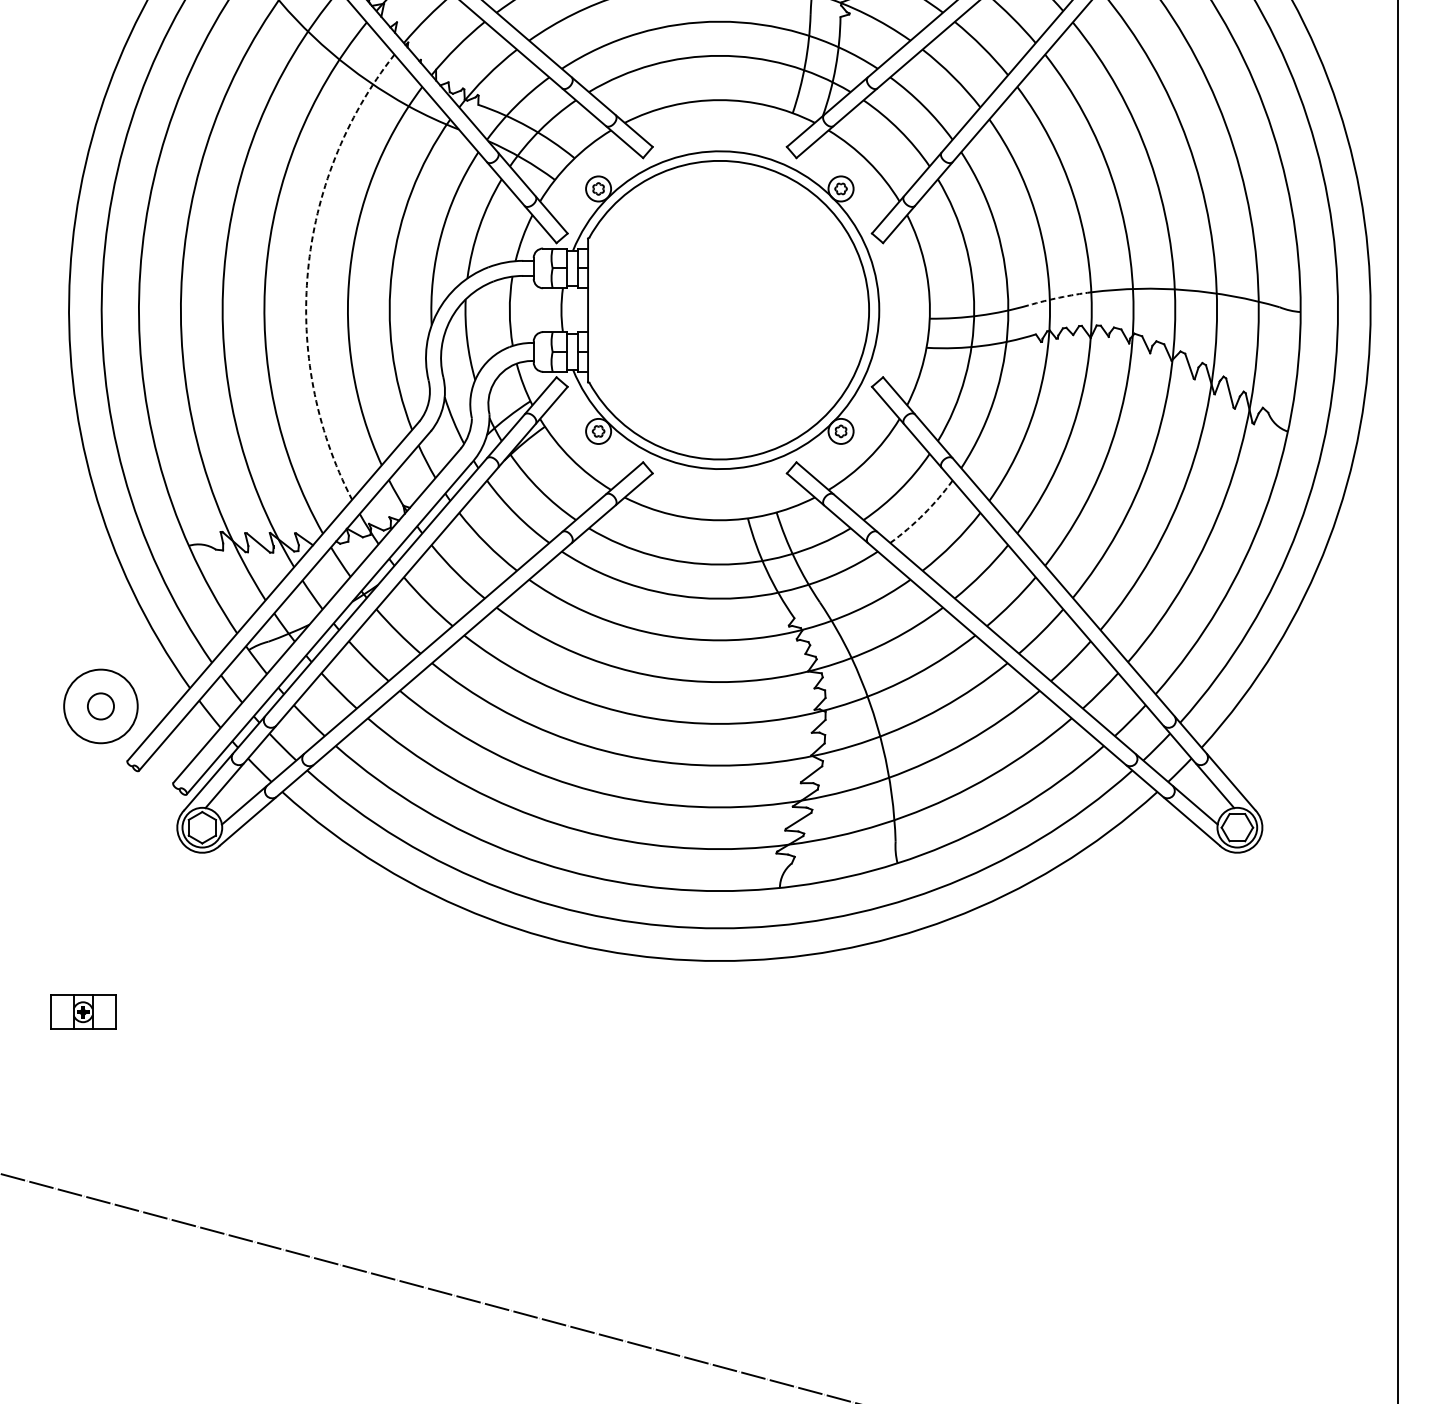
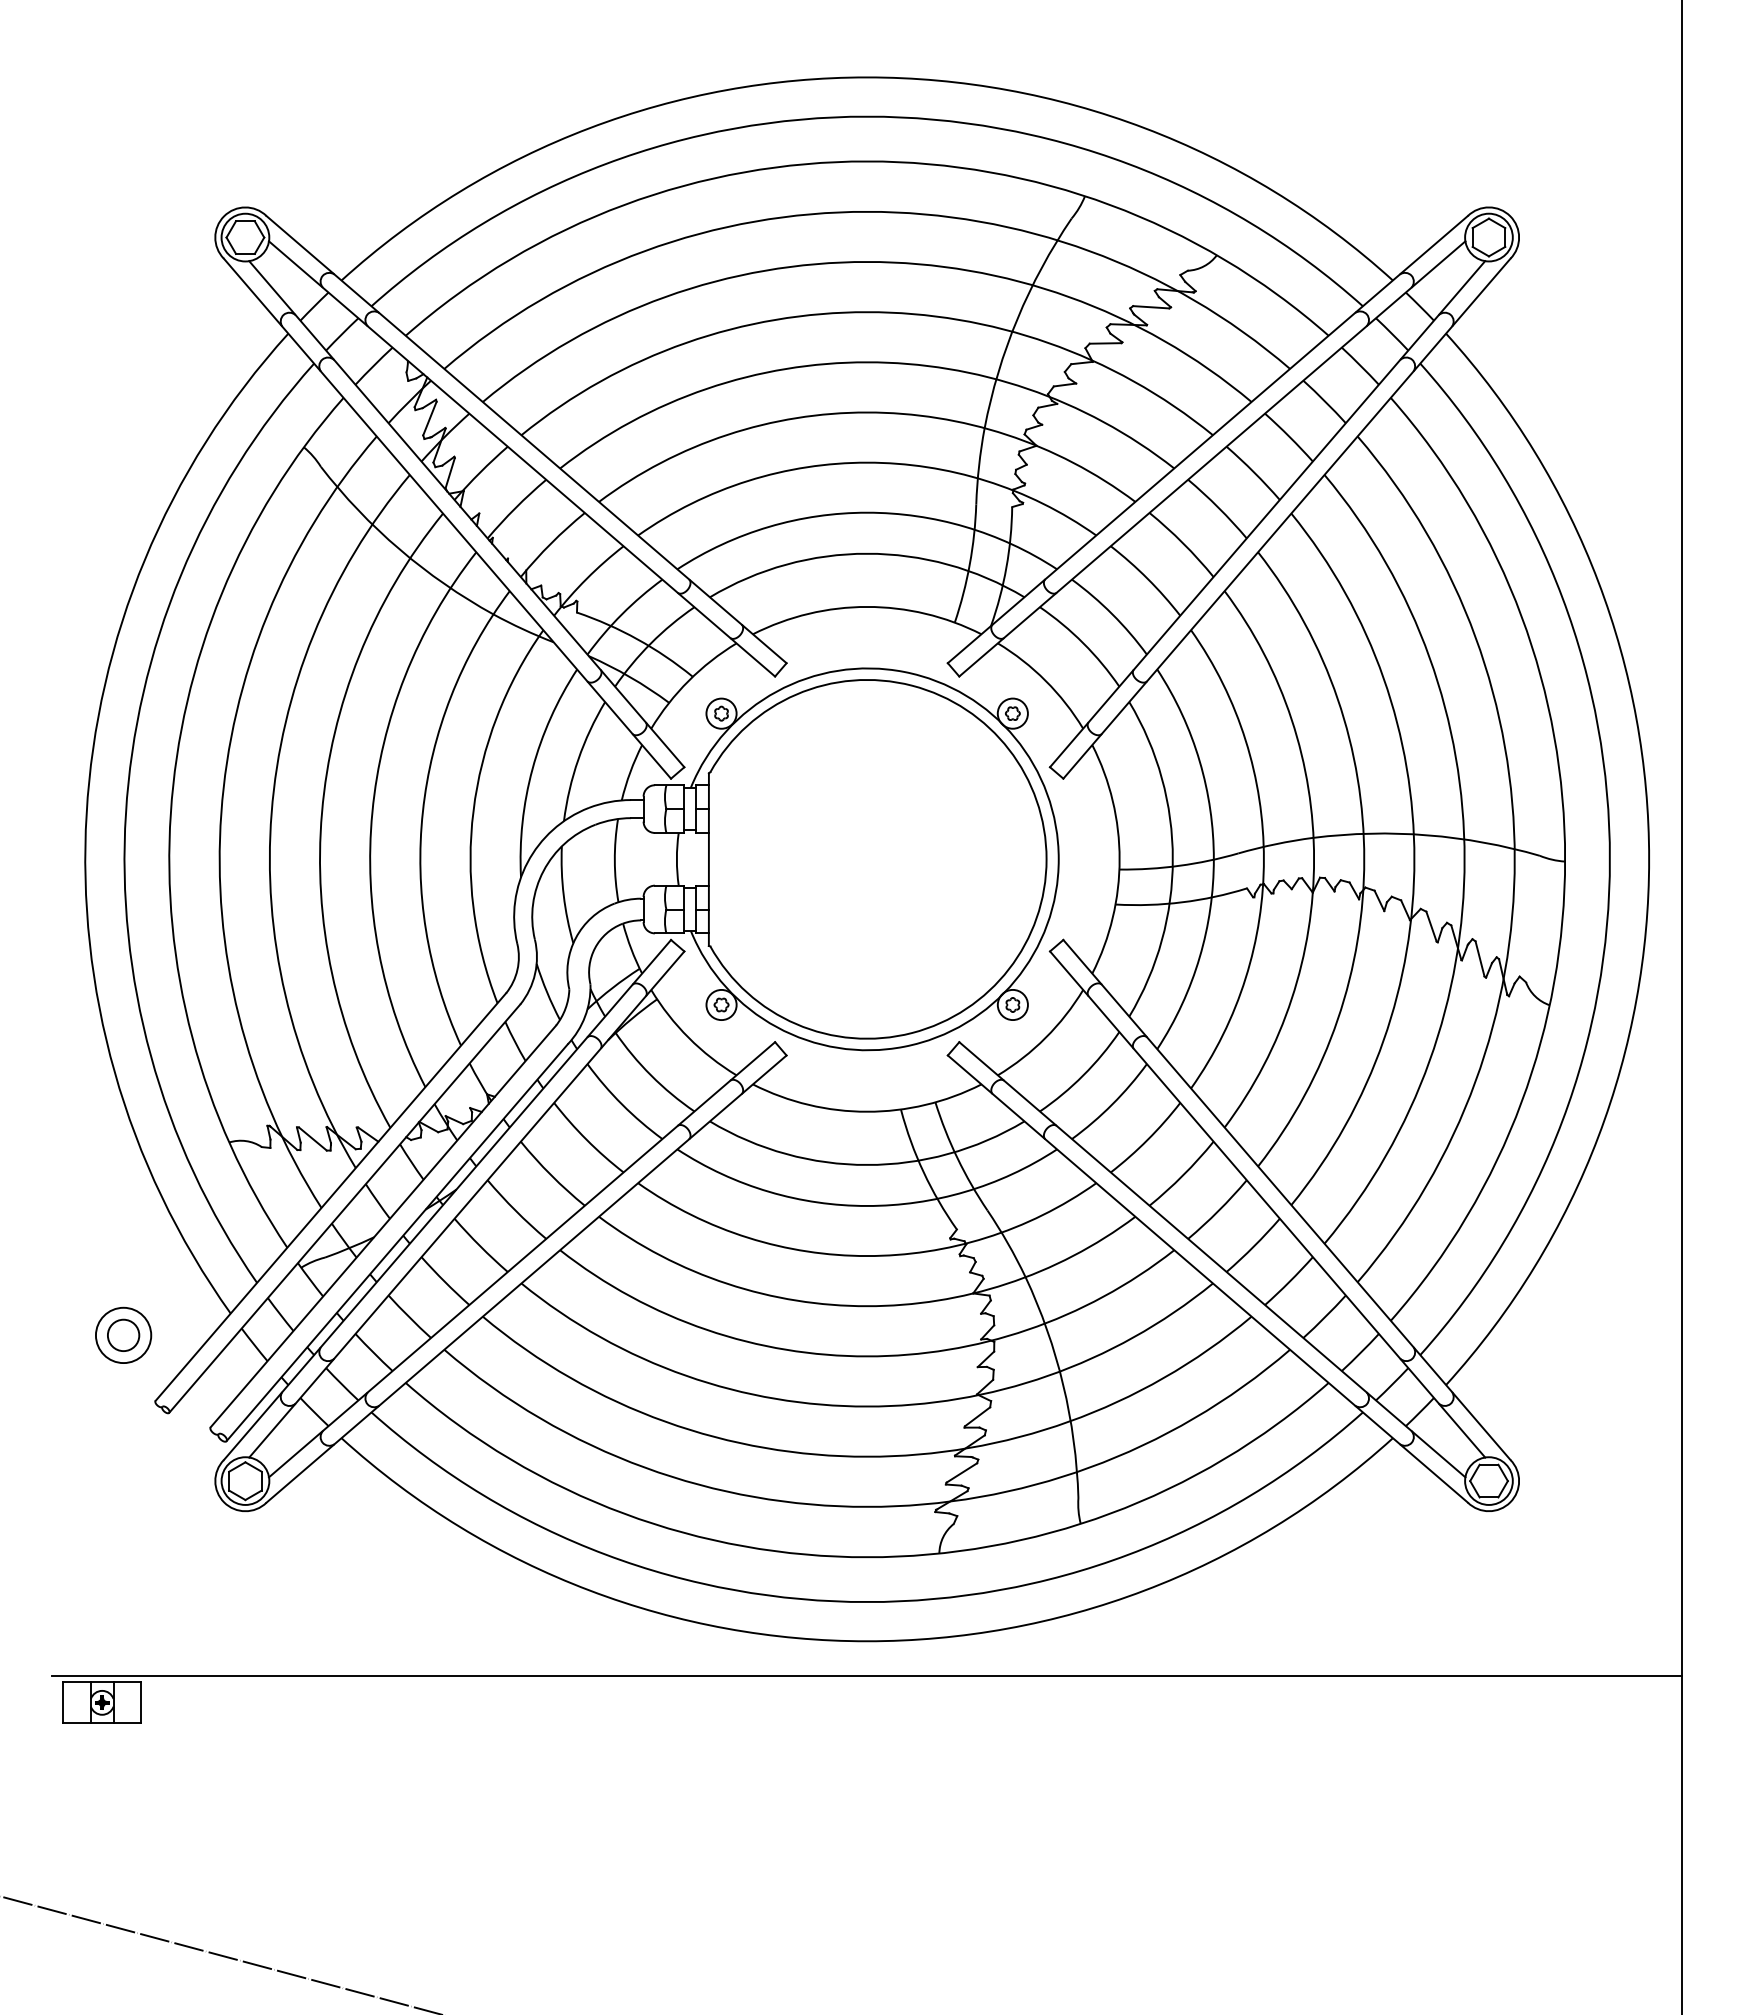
arc: (308, 271) -> (372, 812), dashed -> solid
arc: (1059, 297) -> (1275, 844), dashed -> solid
arc: (923, 514) -> (1112, 1104), dashed -> solid
circle: (100, 706) -> (123, 1335), size x0.62
line: (719, 990) -> (866, 1676), added

